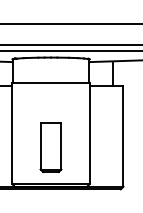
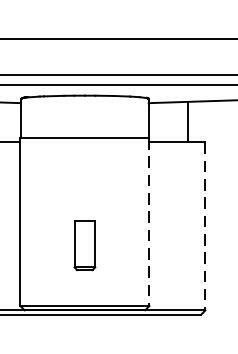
line: (89, 134) -> (148, 223), solid -> dashed
line: (123, 136) -> (205, 226), solid -> dashed
part: (50, 147) -> (84, 245), size x0.6

